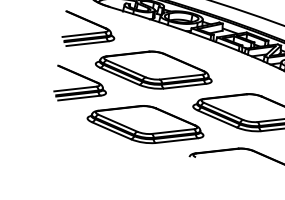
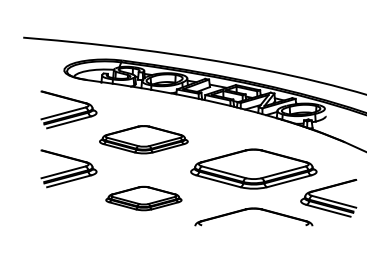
part: (153, 69) -> (143, 139), size x0.7
part: (145, 124) -> (143, 198), size x0.6

